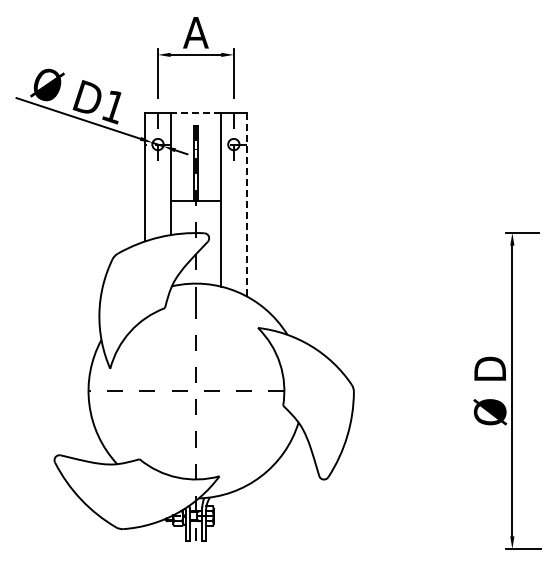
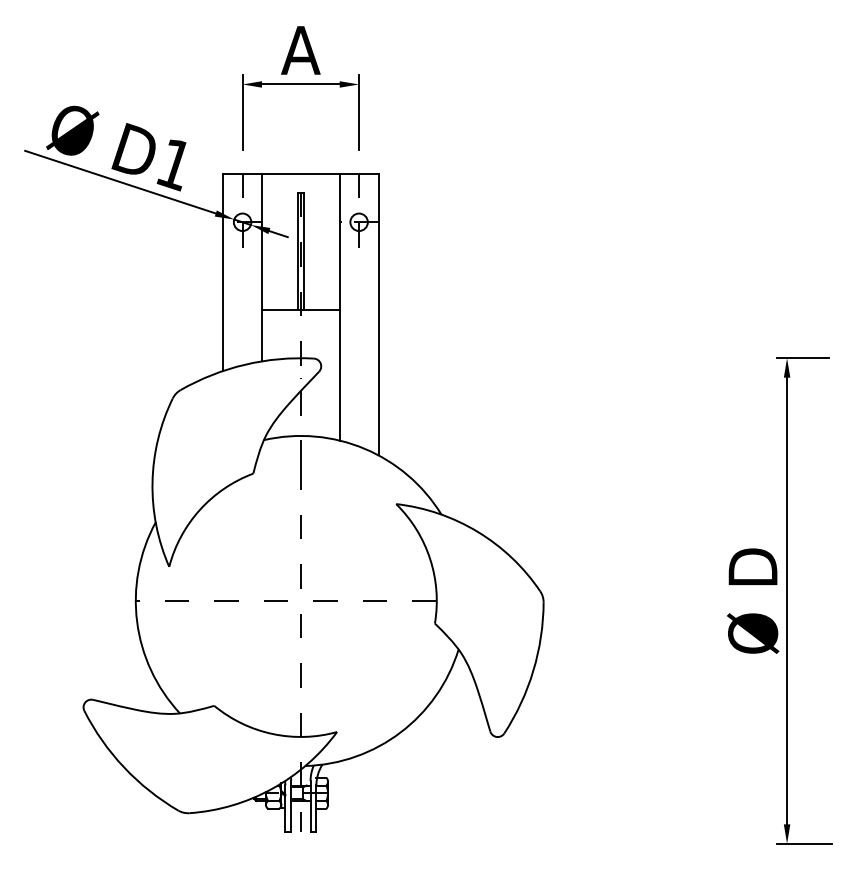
line: (195, 112) -> (300, 172), dashed -> solid
line: (246, 204) -> (378, 314), dashed -> solid

